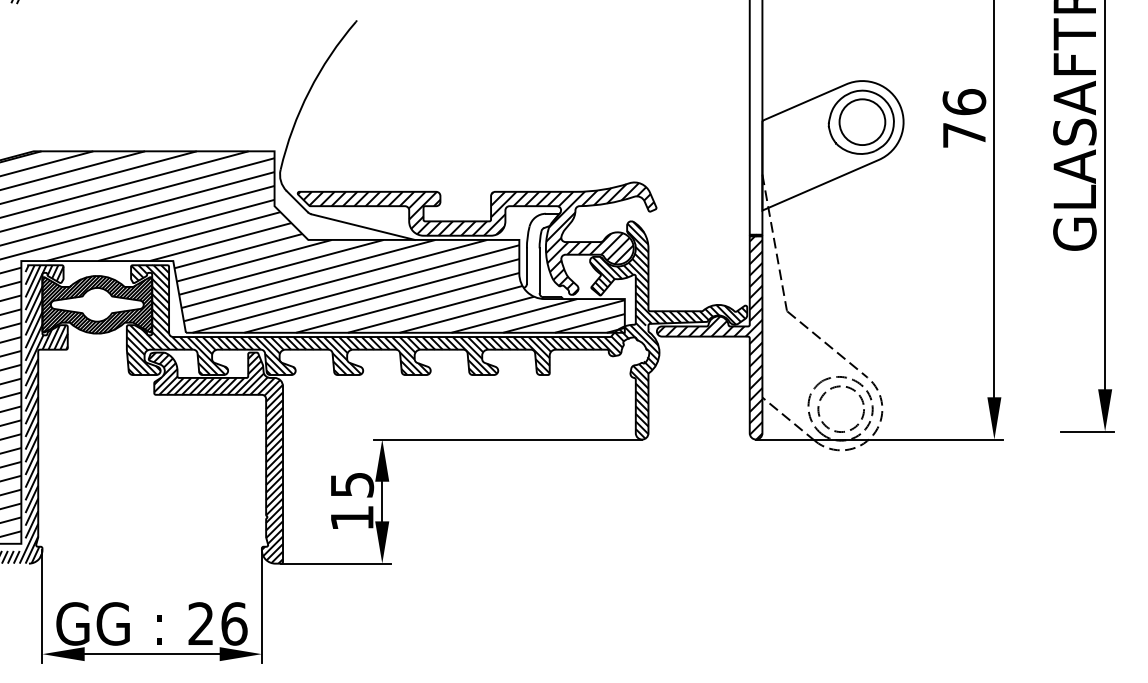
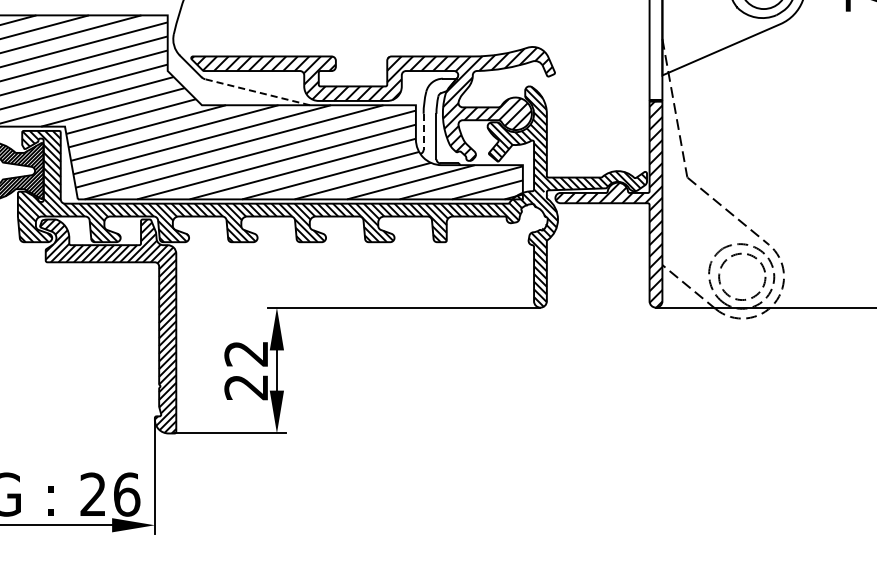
line: (362, 227) -> (256, 92), solid -> dashed
line: (526, 266) -> (423, 132), solid -> dashed
text: (352, 501) -> (246, 370), 15 -> 22

